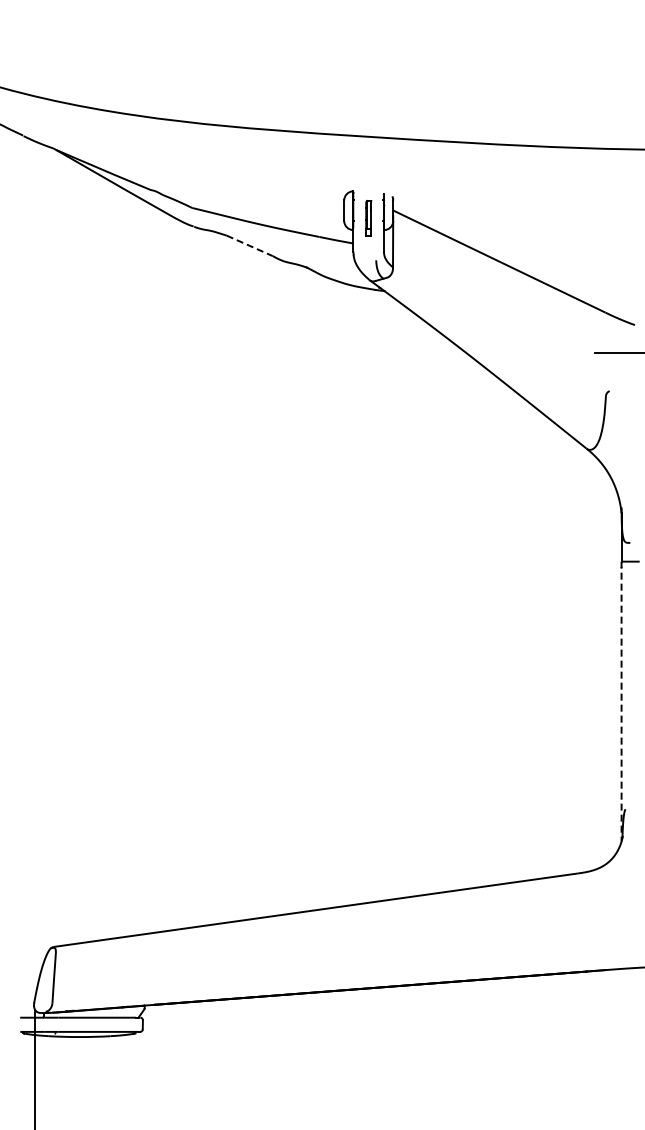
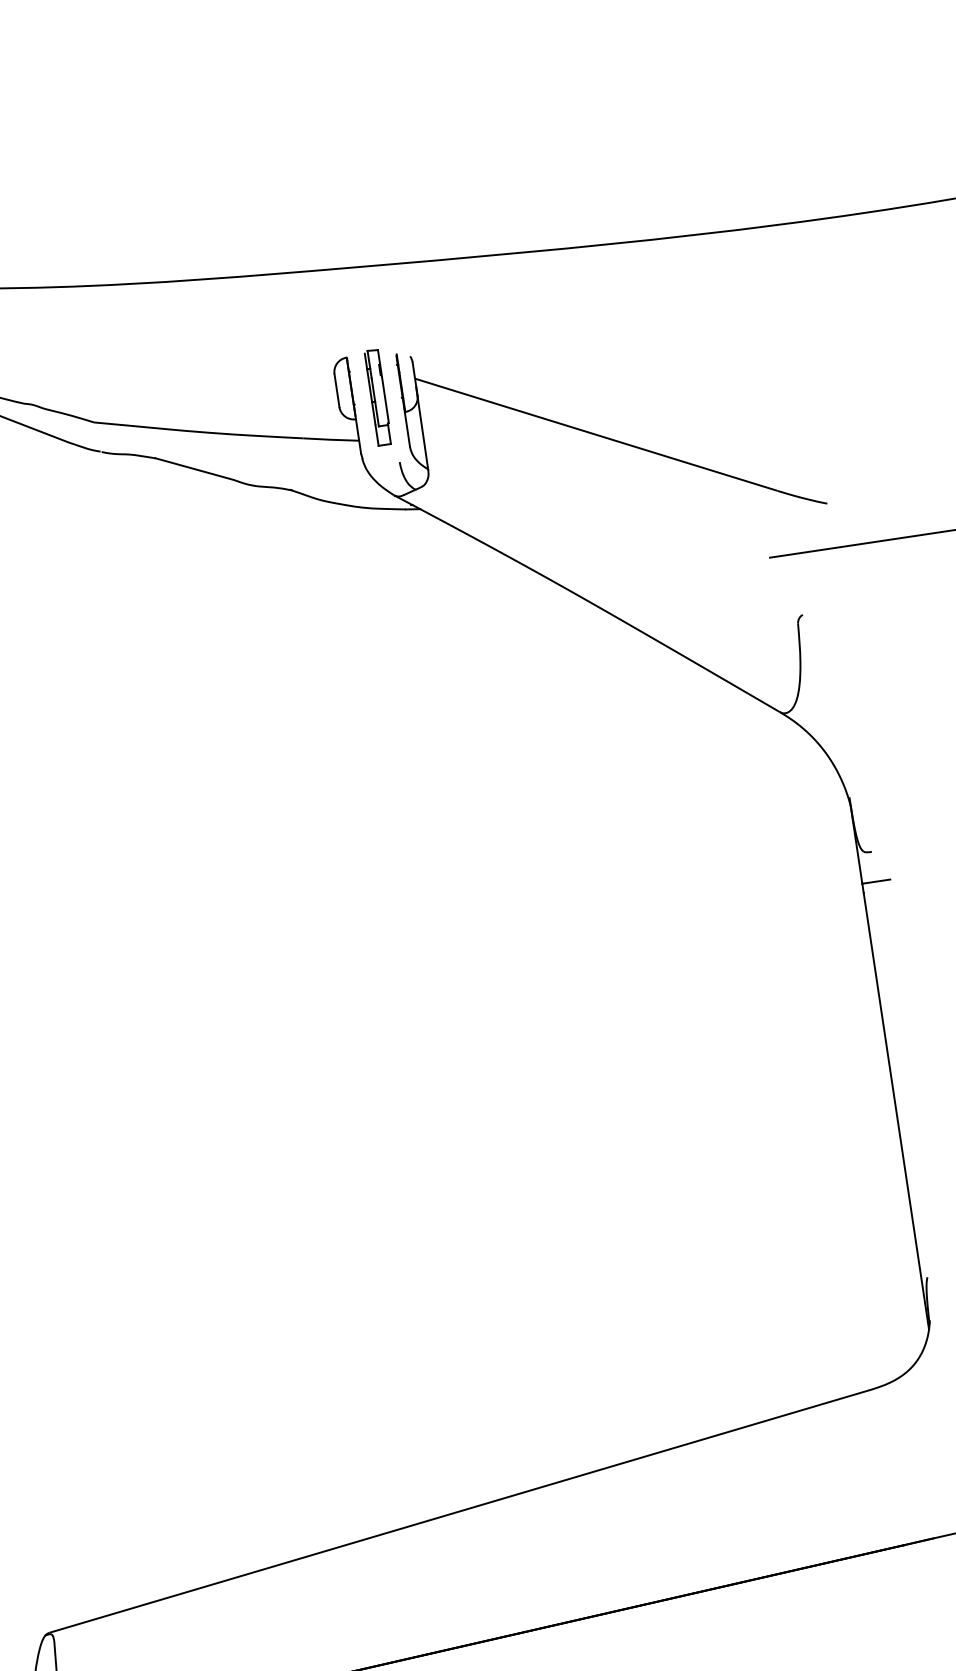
part: (368, 218) -> (377, 397), size x1.67
line: (250, 246) -> (196, 469), dashed -> solid
line: (621, 701) -> (895, 1106), dashed -> solid

